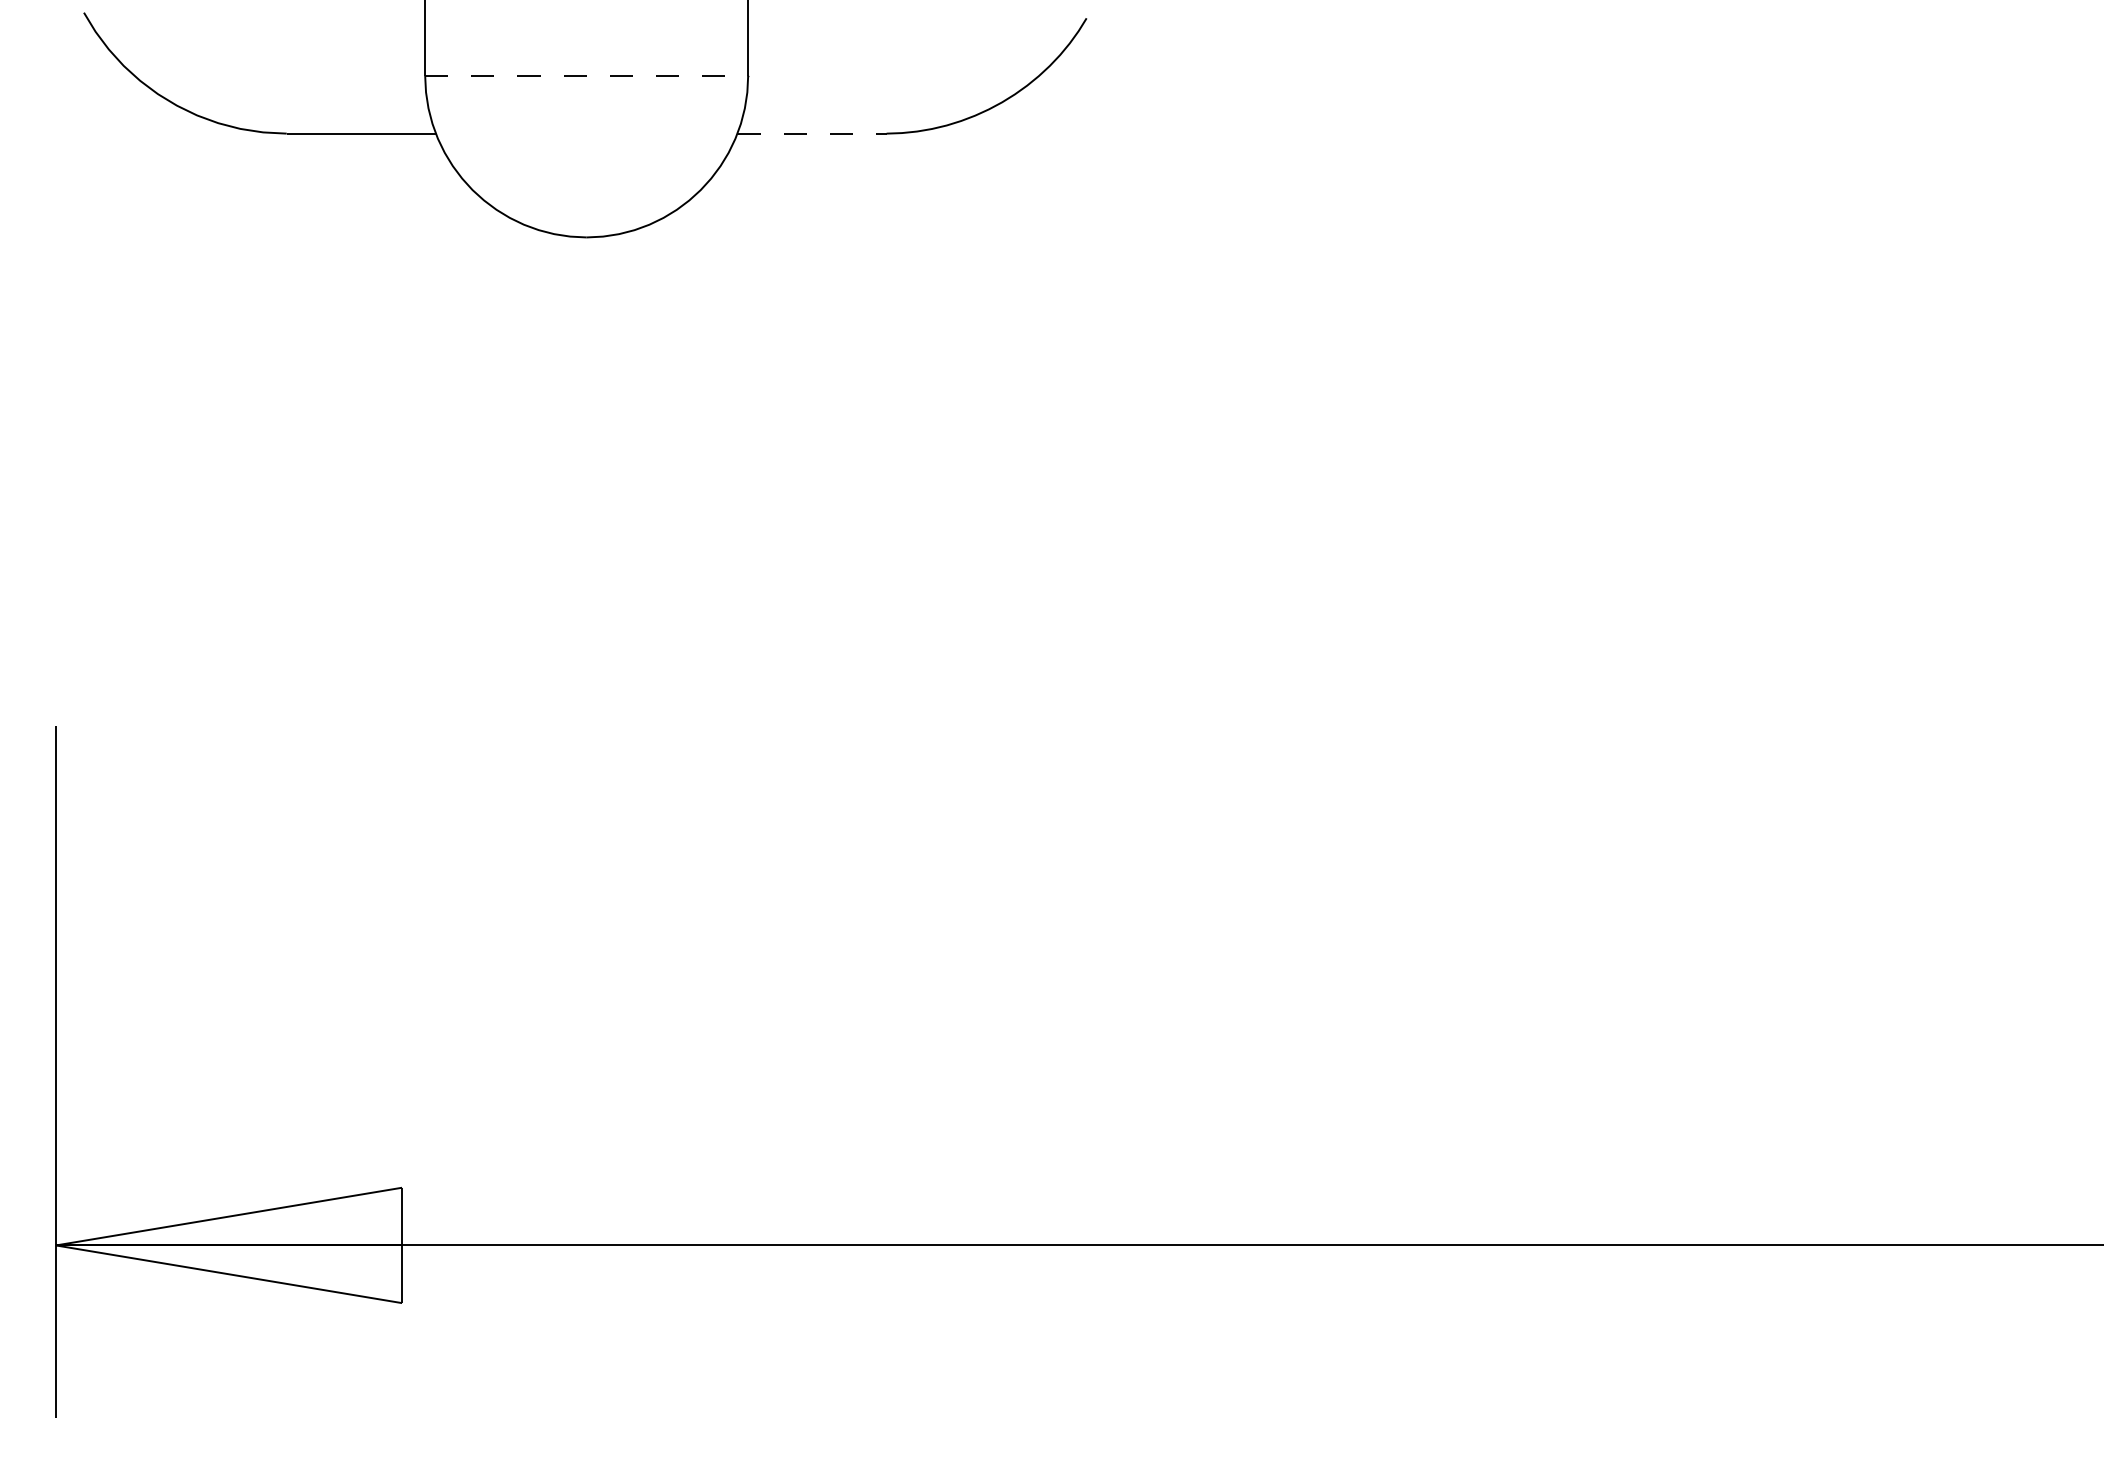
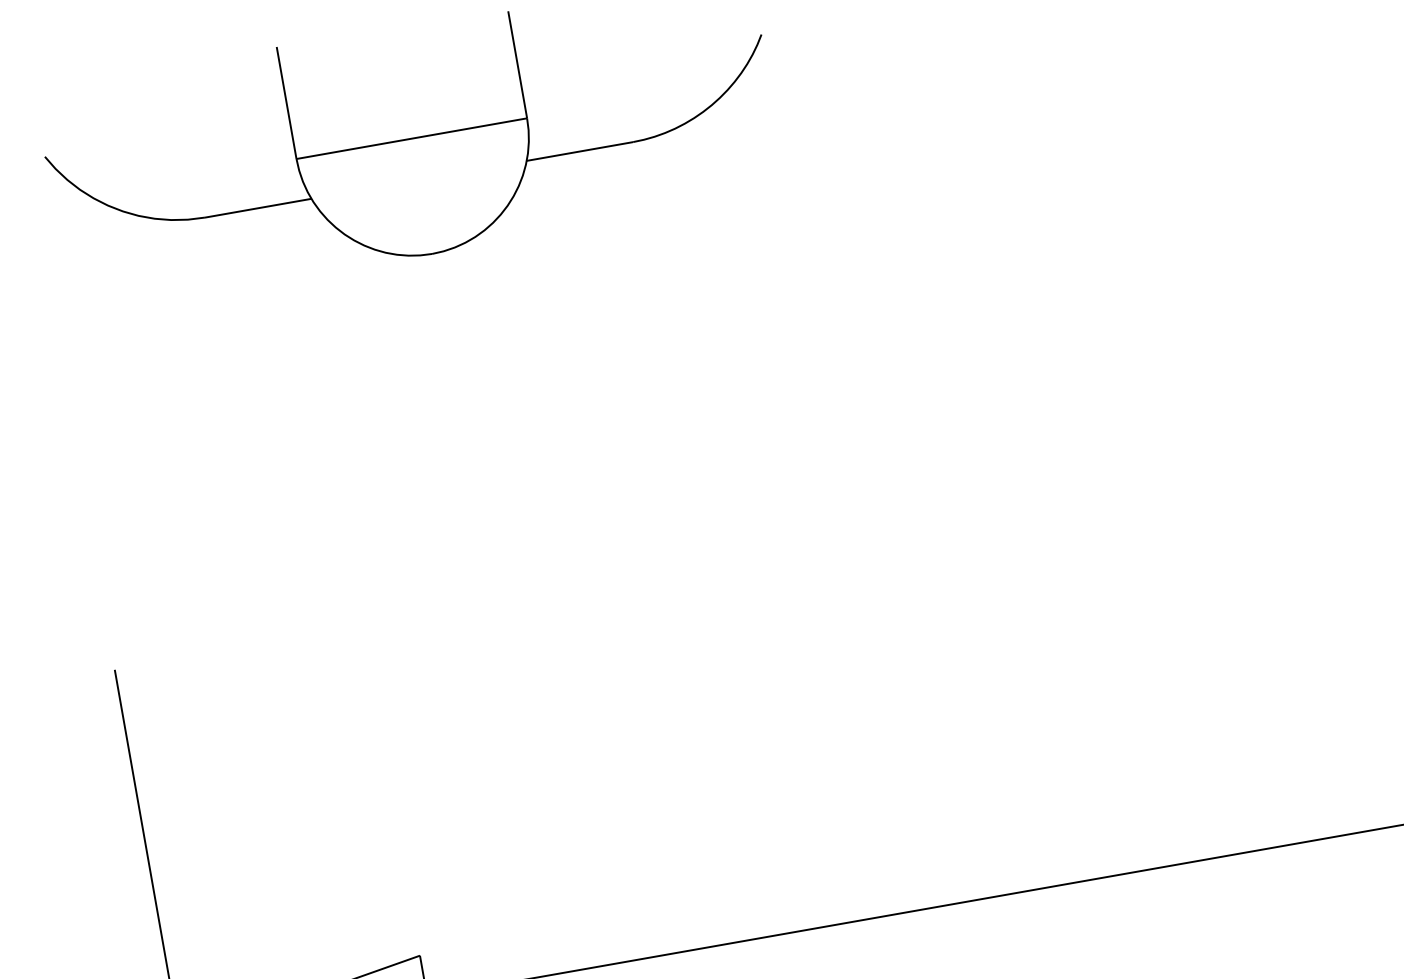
line: (586, 75) -> (411, 138), dashed -> solid
line: (812, 133) -> (580, 151), dashed -> solid

